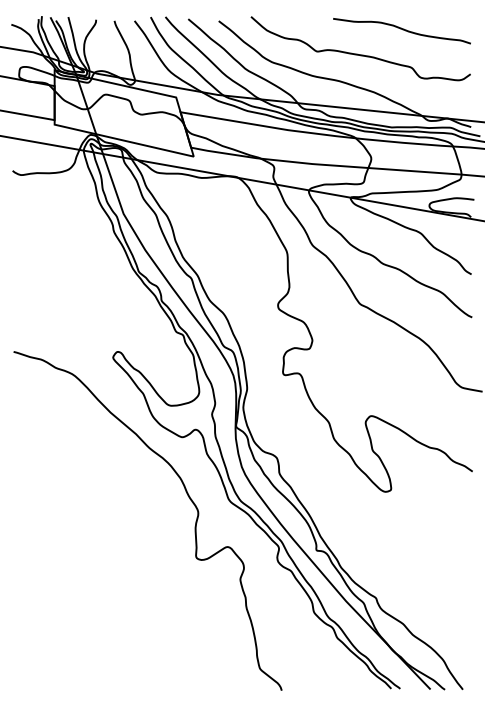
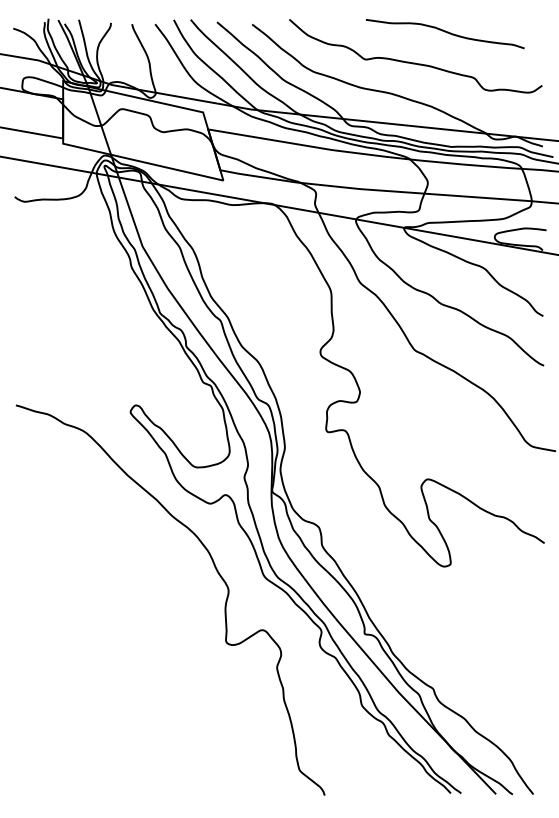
curve: (401, 29) -> (444, 32), moved

